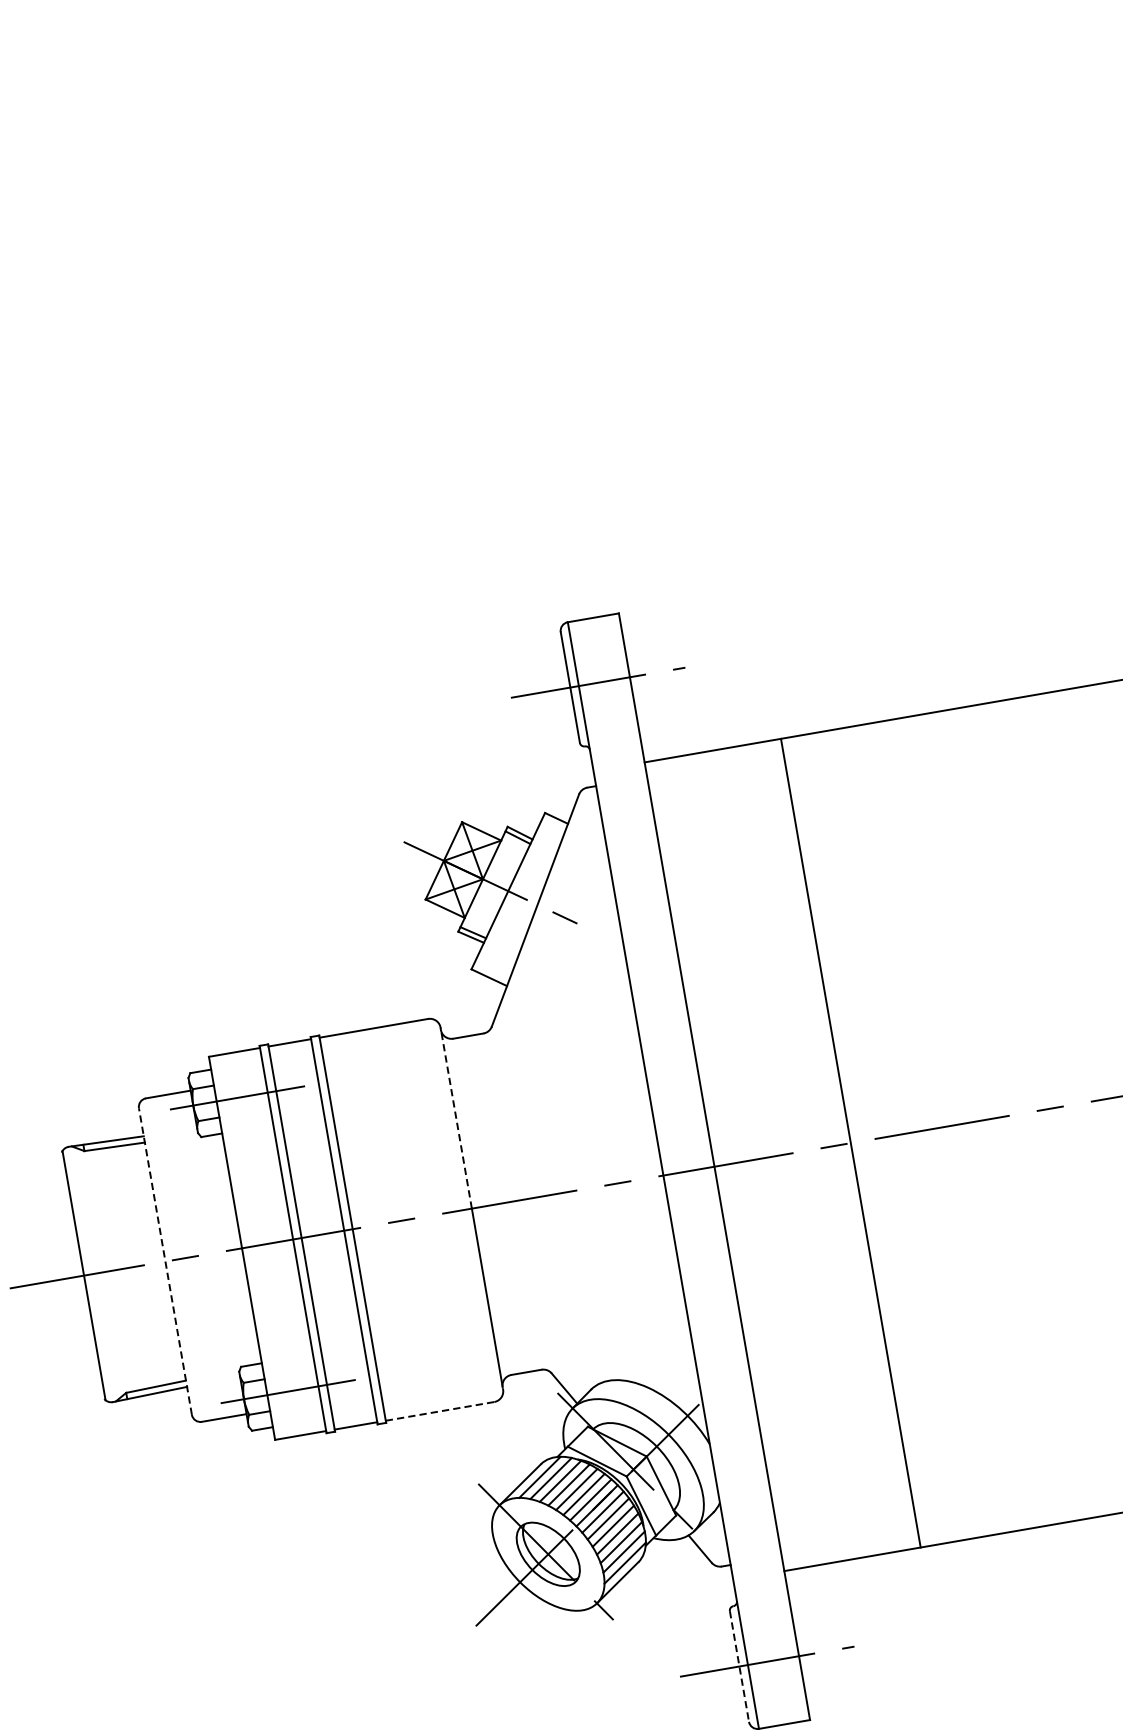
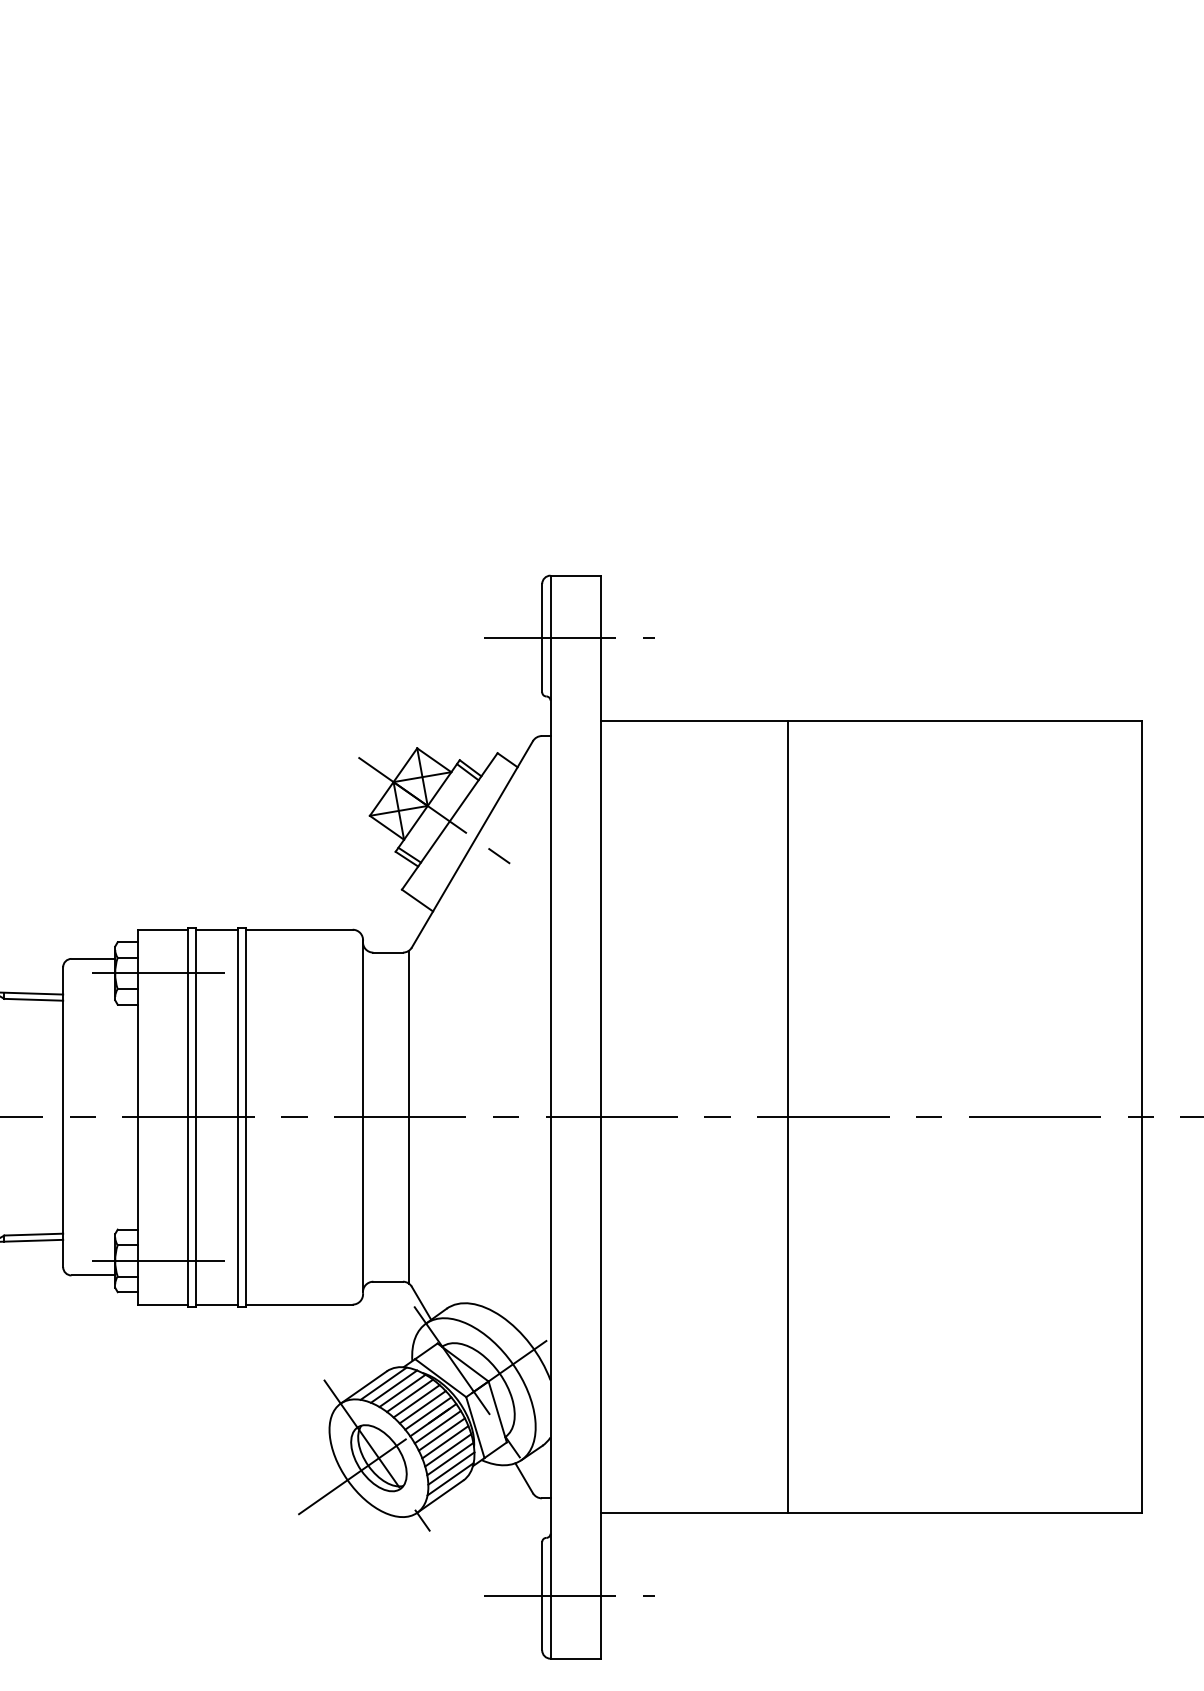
line: (456, 1117) -> (363, 1028), dashed -> solid
line: (850, 1142) -> (787, 1116), moved
line: (518, 1199) -> (408, 1116), added
line: (165, 1261) -> (63, 1117), dashed -> solid
line: (440, 1411) -> (300, 1304), dashed -> solid
line: (739, 1666) -> (542, 1596), dashed -> solid

